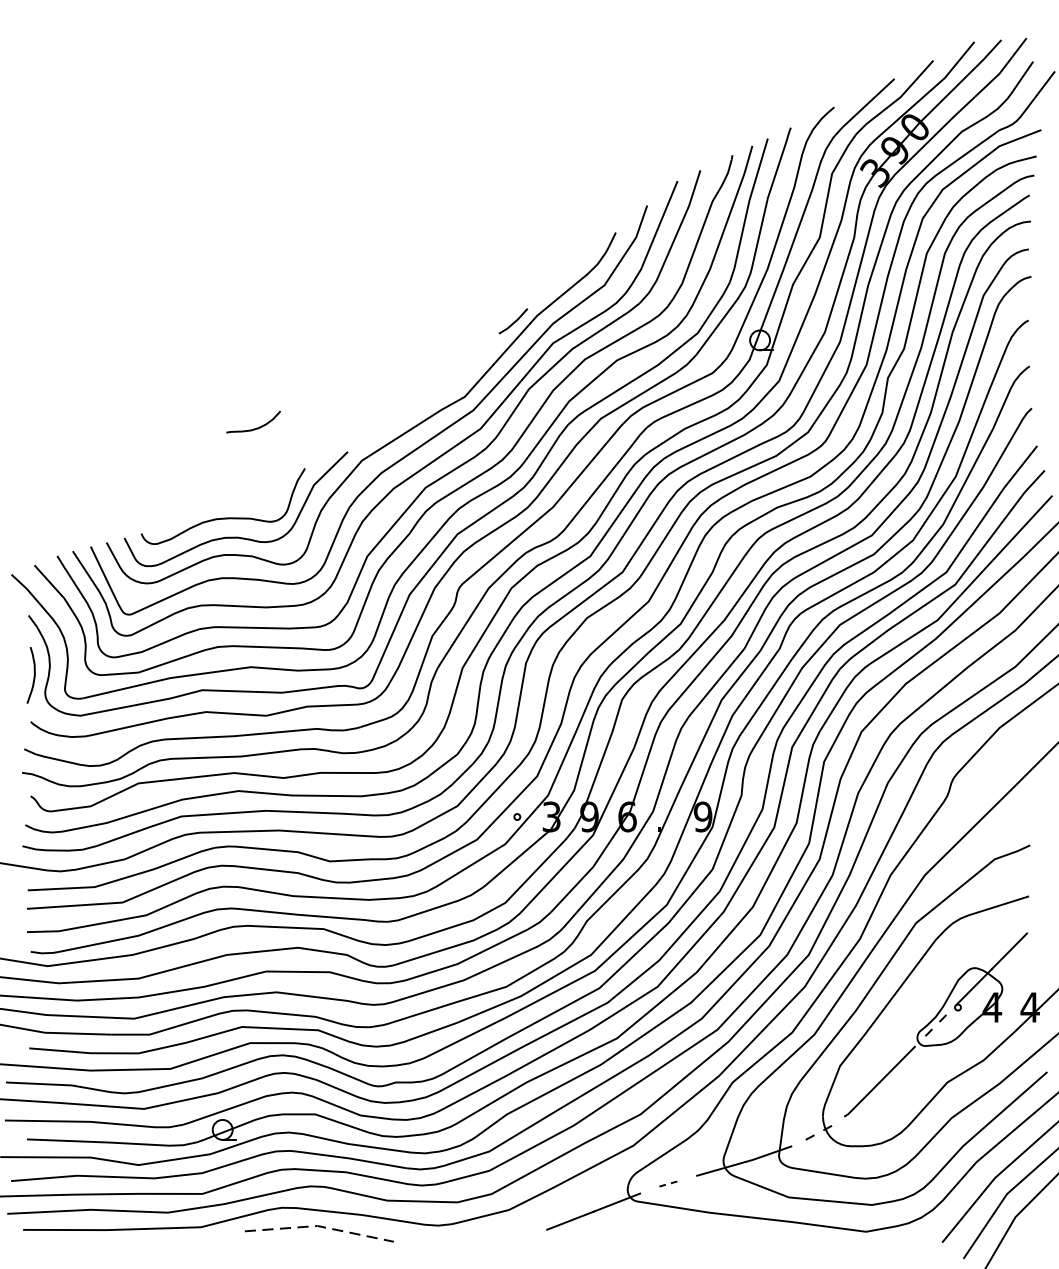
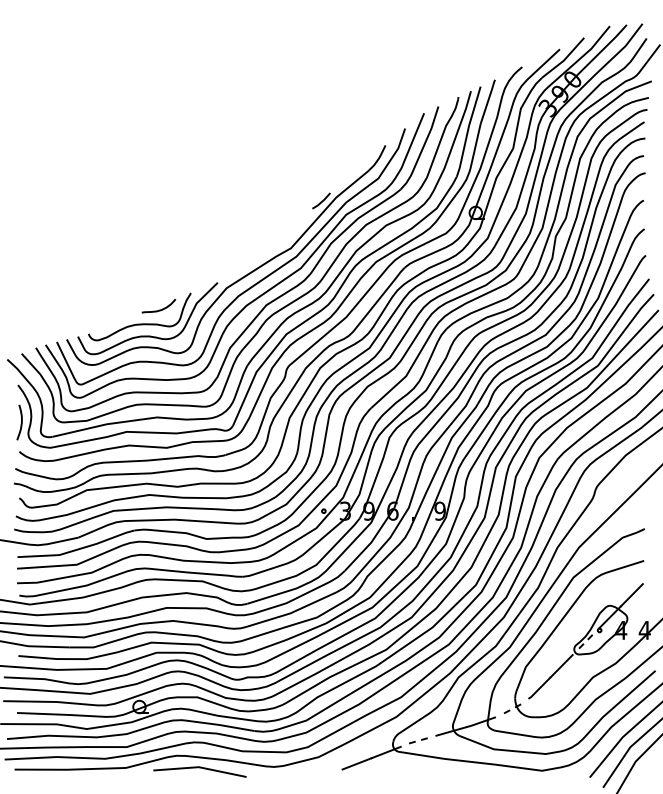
curve: (254, 427) -> (159, 309), moved
part: (668, 1183) -> (418, 740), size x1.67
line: (318, 1226) -> (199, 767), dashed -> solid

